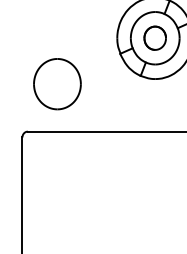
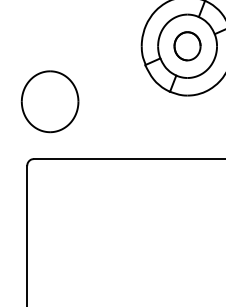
part: (57, 84) -> (50, 102), moved

